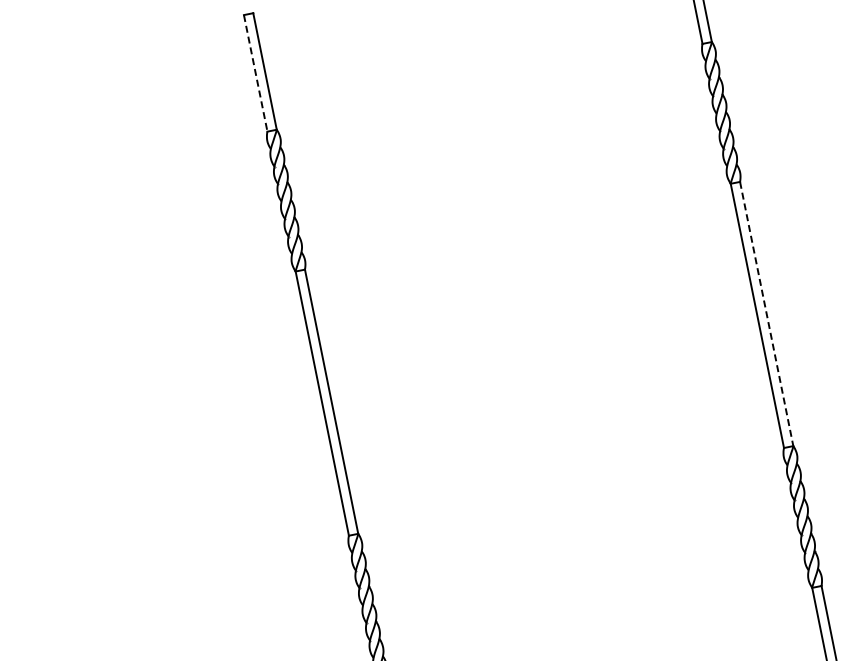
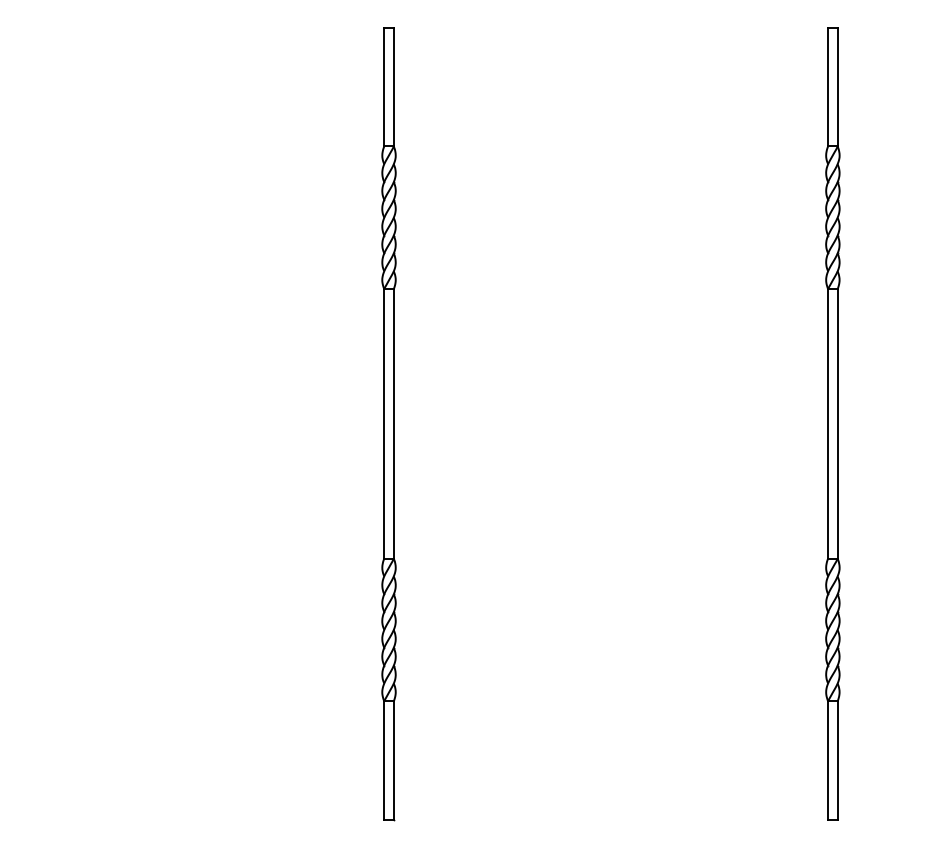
line: (255, 73) -> (384, 87), dashed -> solid
line: (766, 313) -> (837, 423), dashed -> solid

